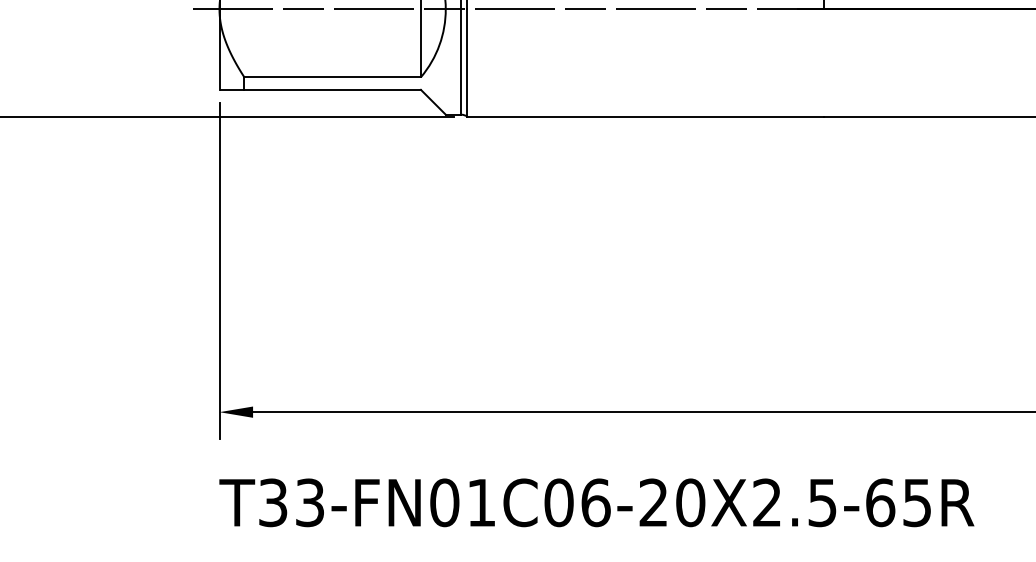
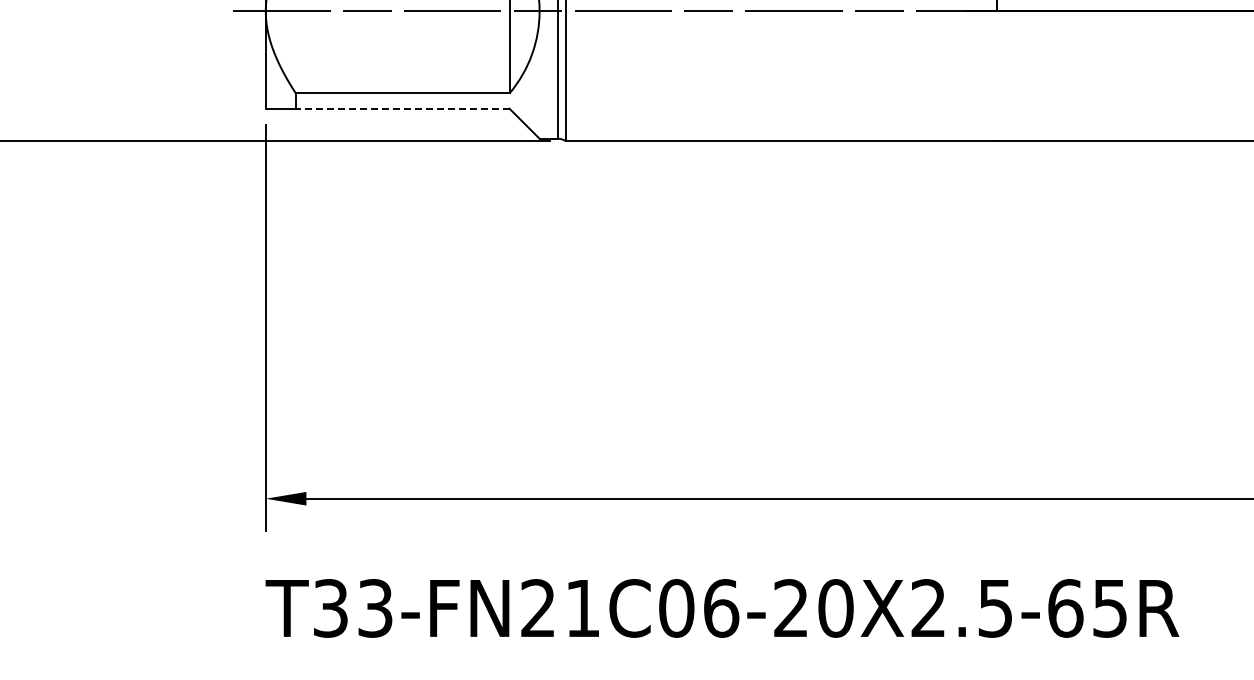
line: (332, 89) -> (402, 108), solid -> dashed
text: (444, 502) -> (538, 608), T33-FN01C06-20X2.5-65R -> T33-FN21C06-20X2.5-65R

